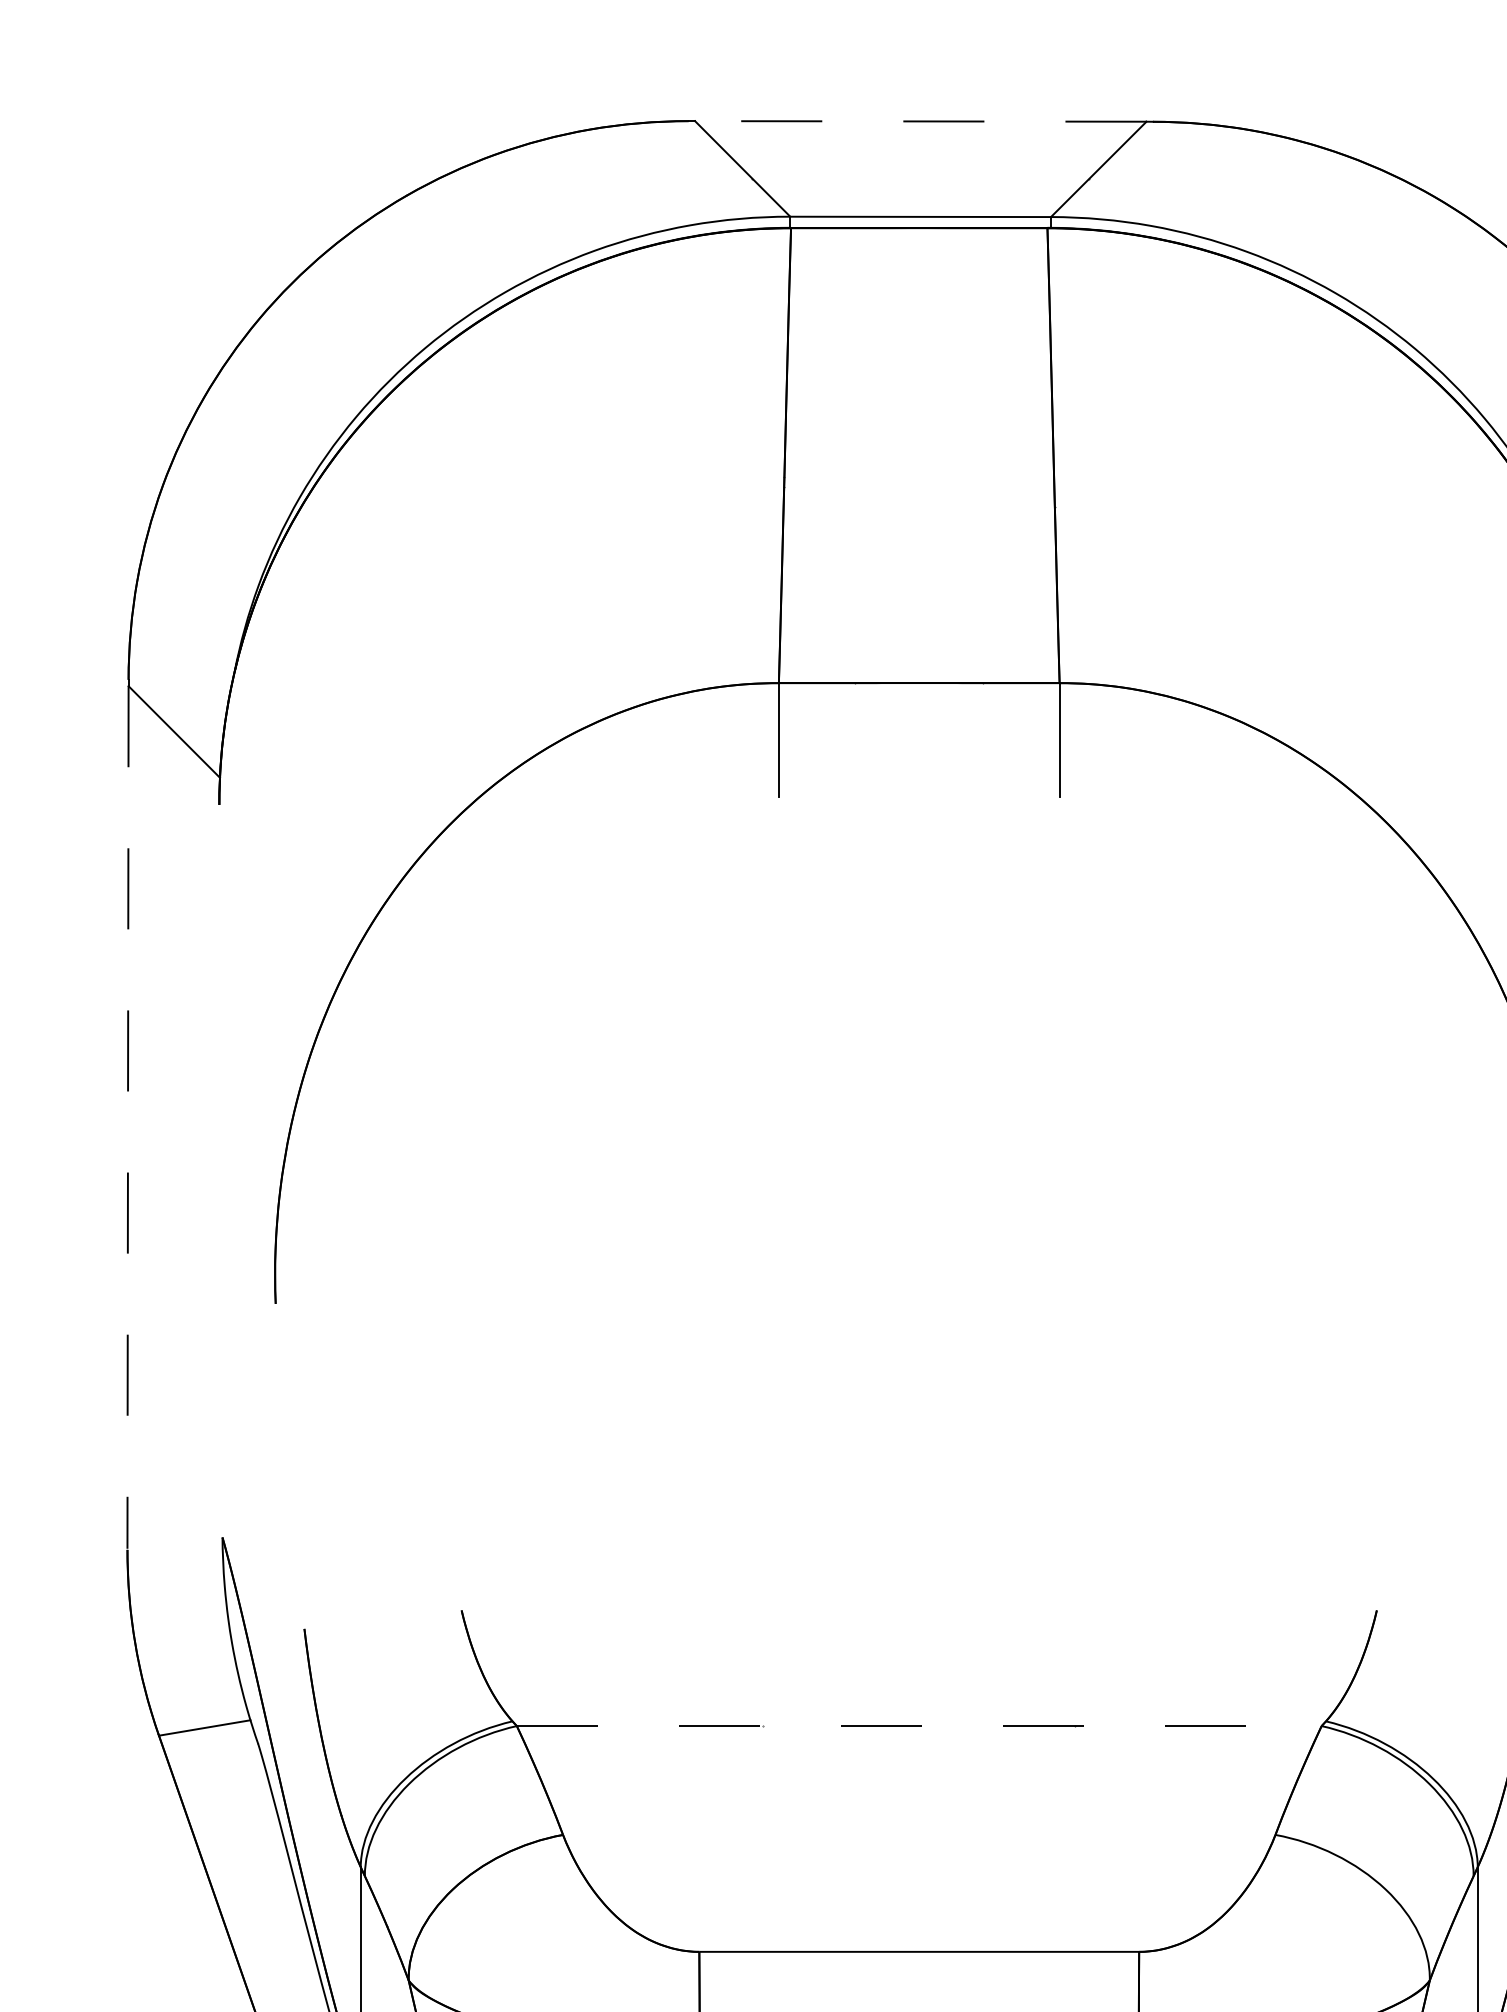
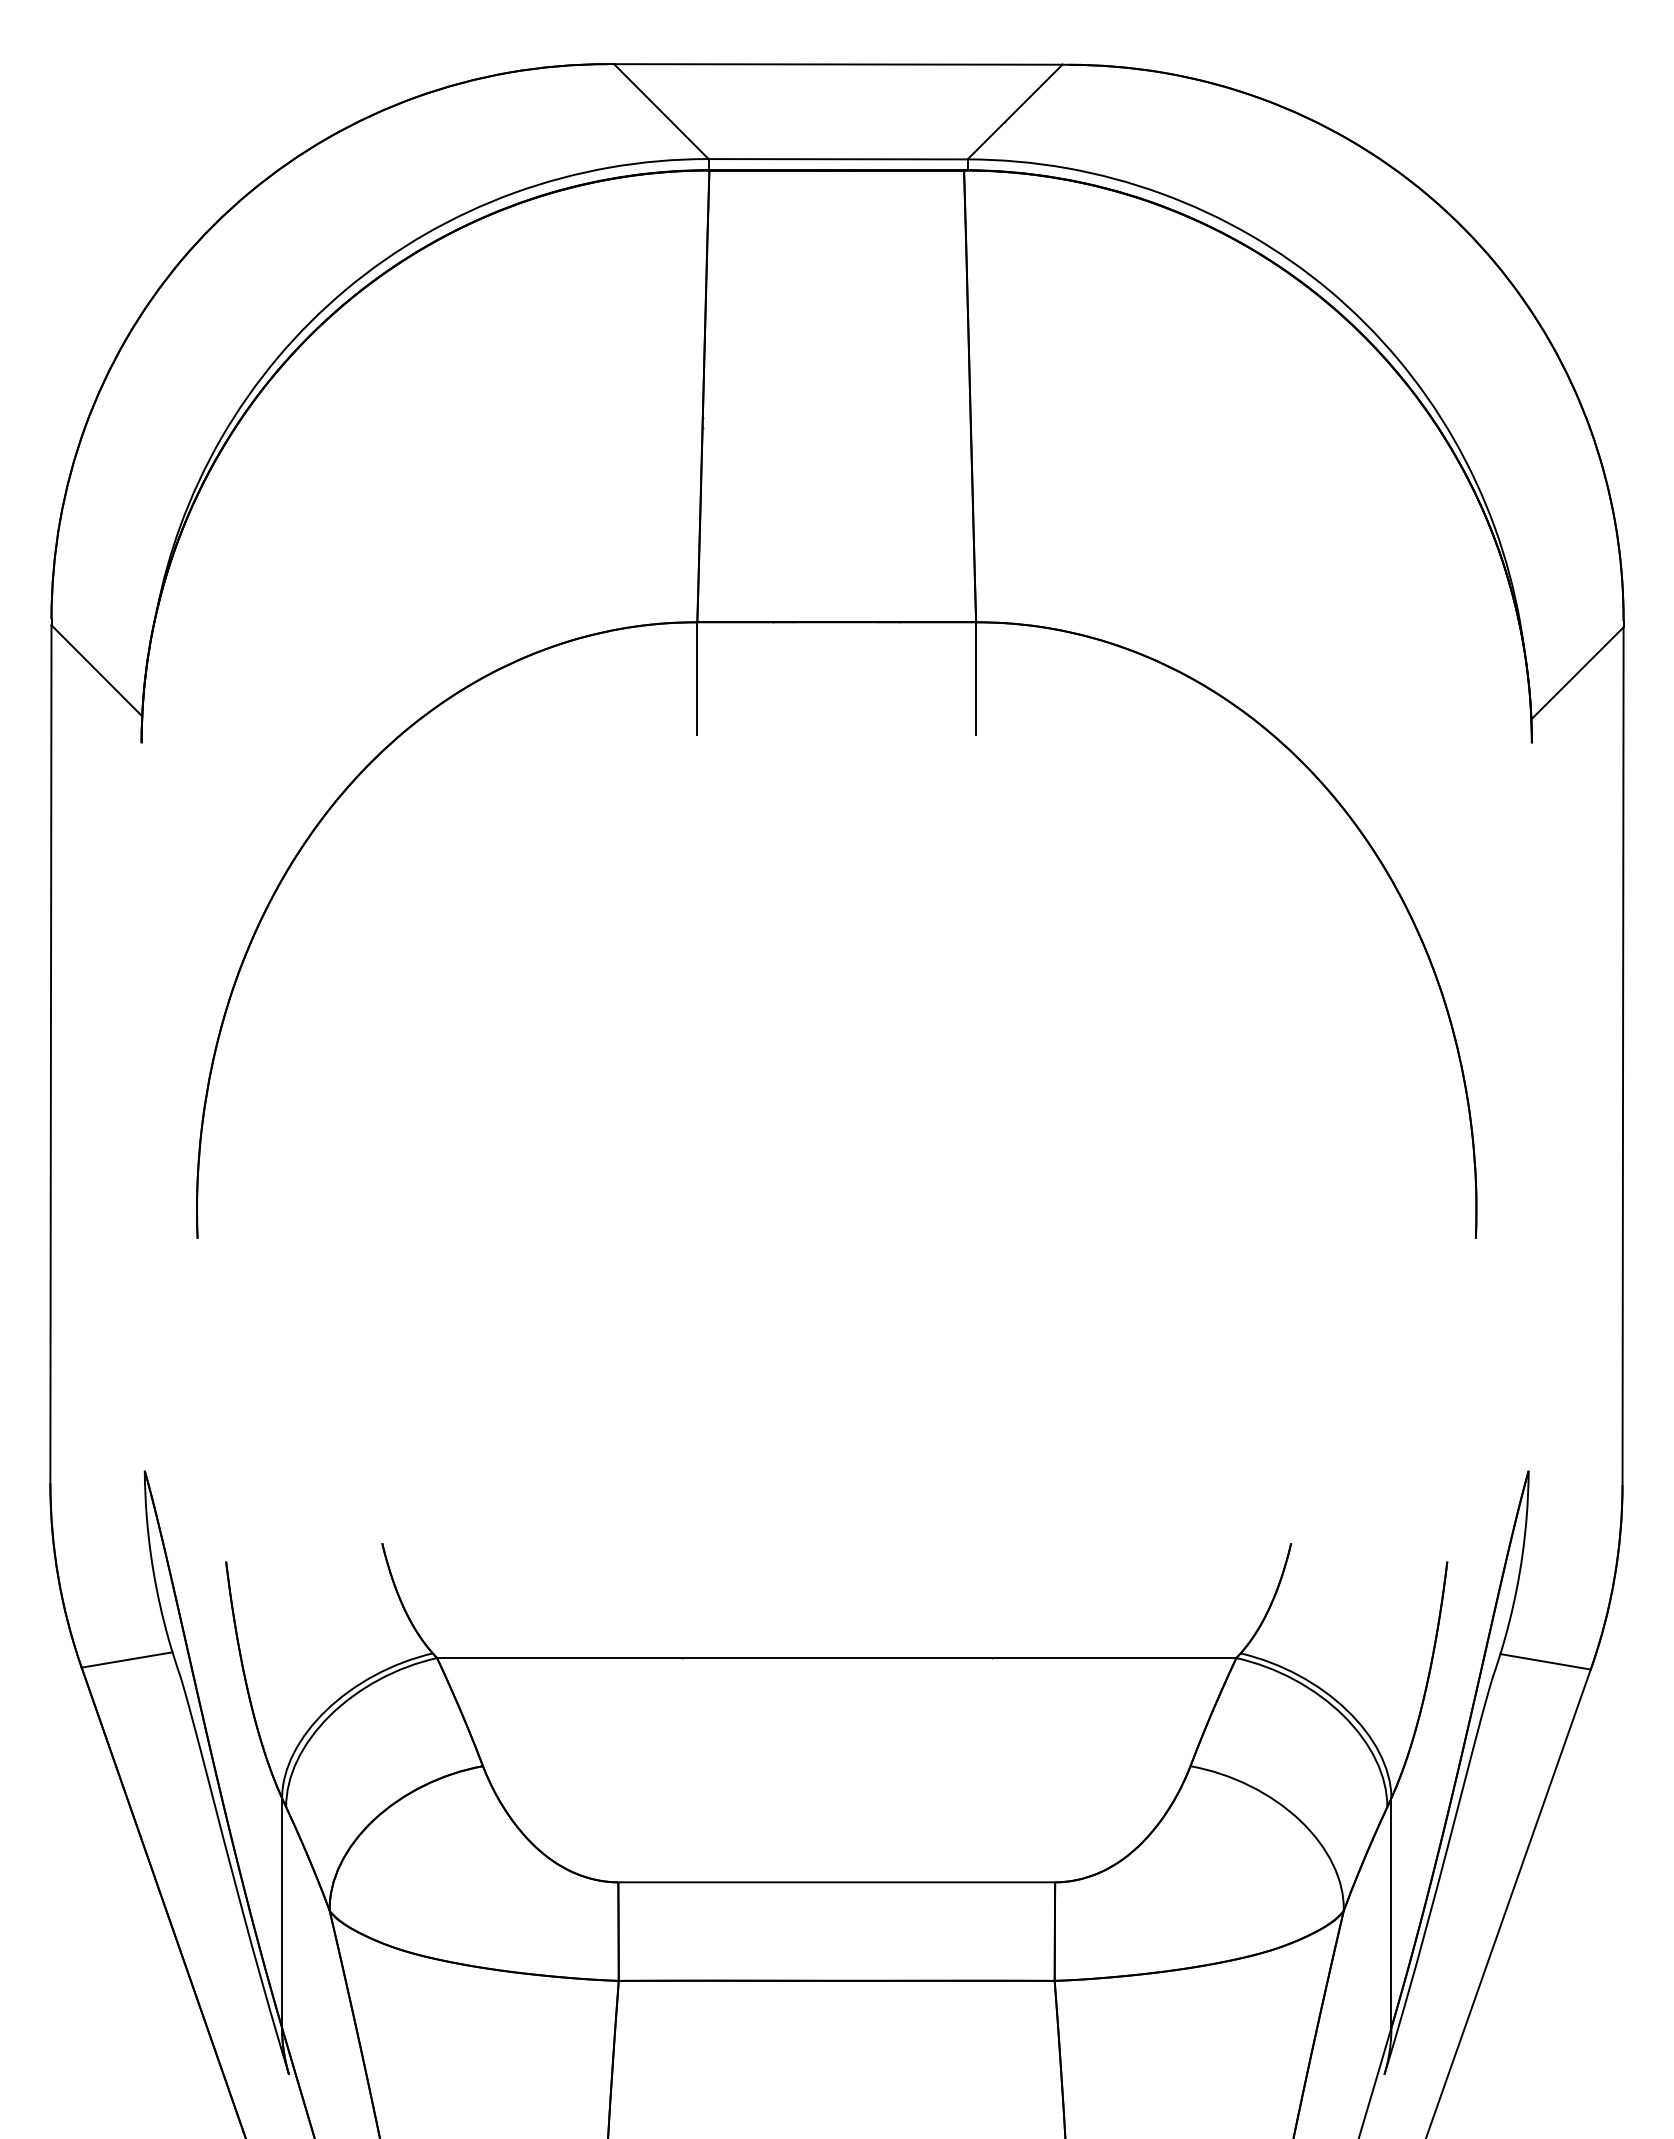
line: (920, 121) -> (837, 64), dashed -> solid
line: (127, 1118) -> (50, 1054), dashed -> solid
line: (919, 1726) -> (836, 1658), dashed -> solid

